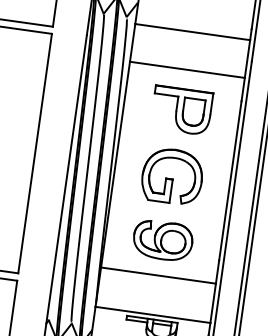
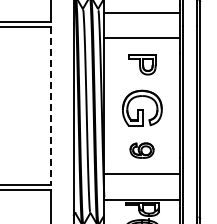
part: (181, 110) -> (142, 64), size x0.7
line: (35, 154) -> (51, 106), solid -> dashed
part: (162, 240) -> (141, 150), size x0.6

